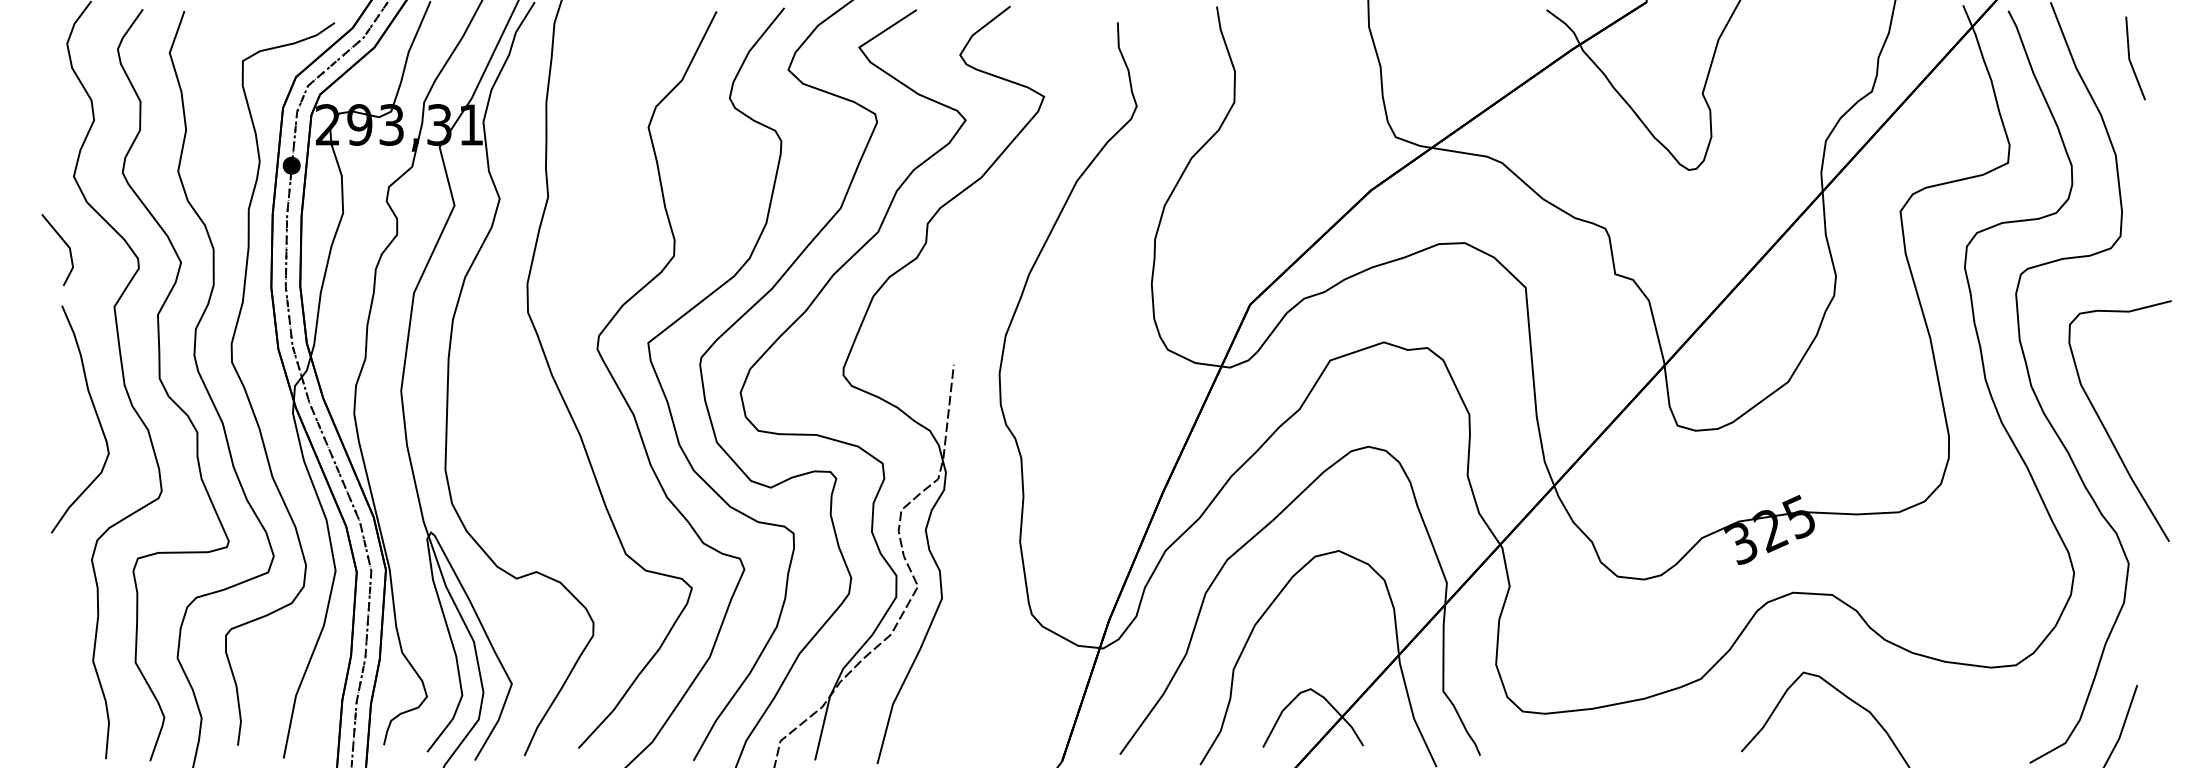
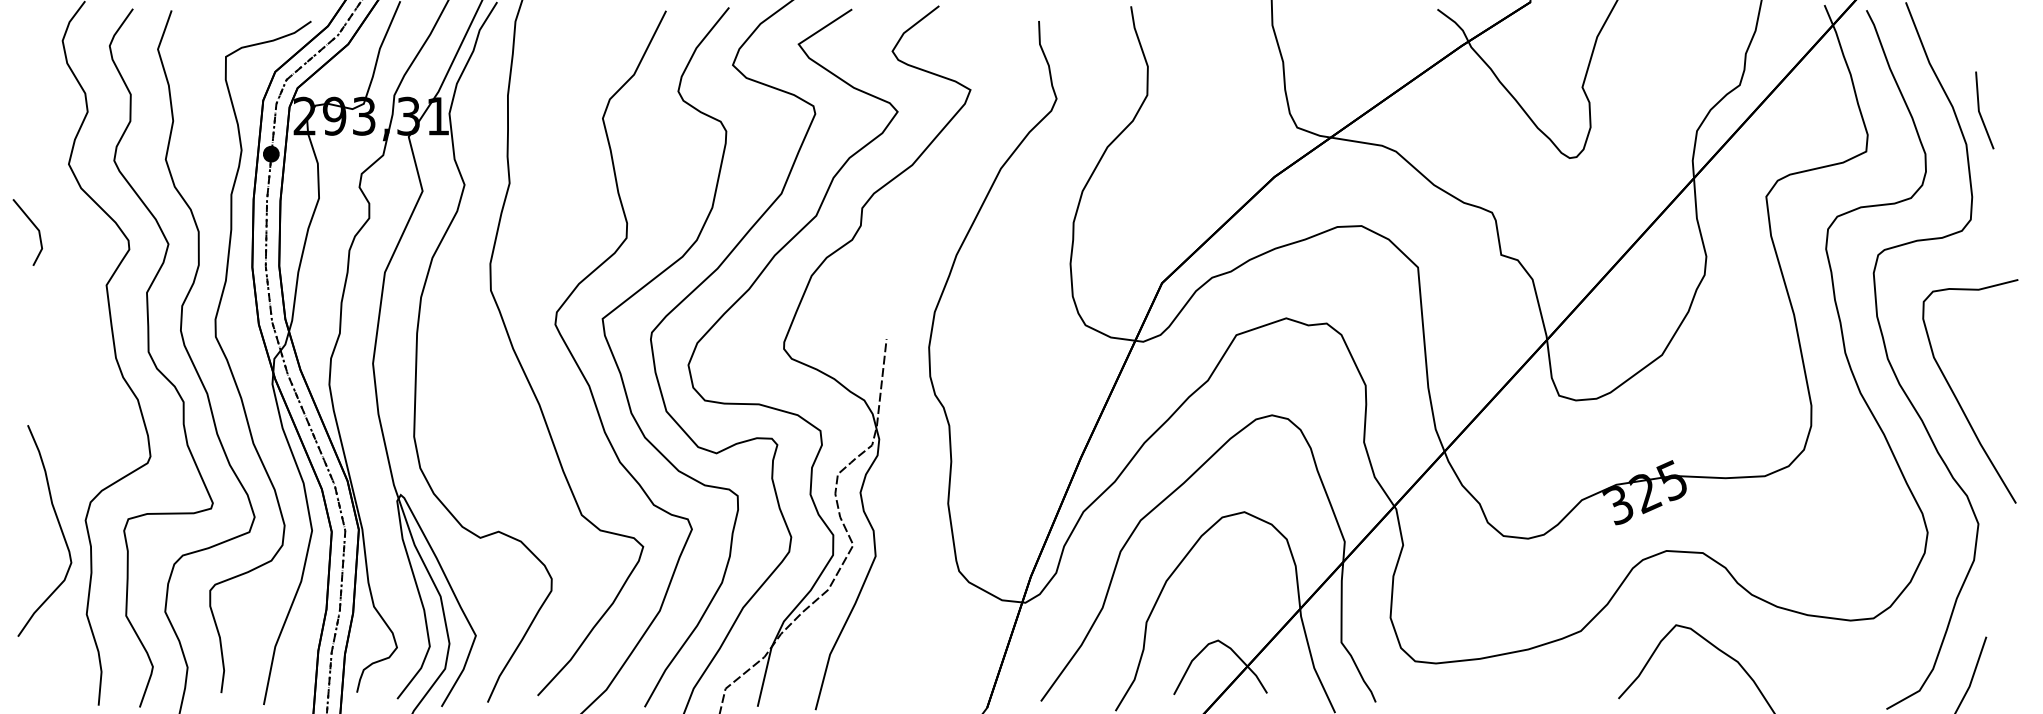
line: (2130, 60) -> (1980, 112), moved
line: (63, 242) -> (33, 225), moved
curve: (94, 412) -> (58, 524), moved

